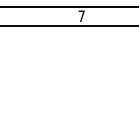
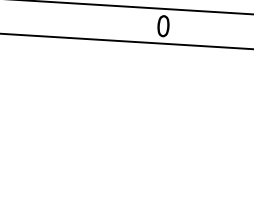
text: (81, 16) -> (163, 26), 7 -> 0

